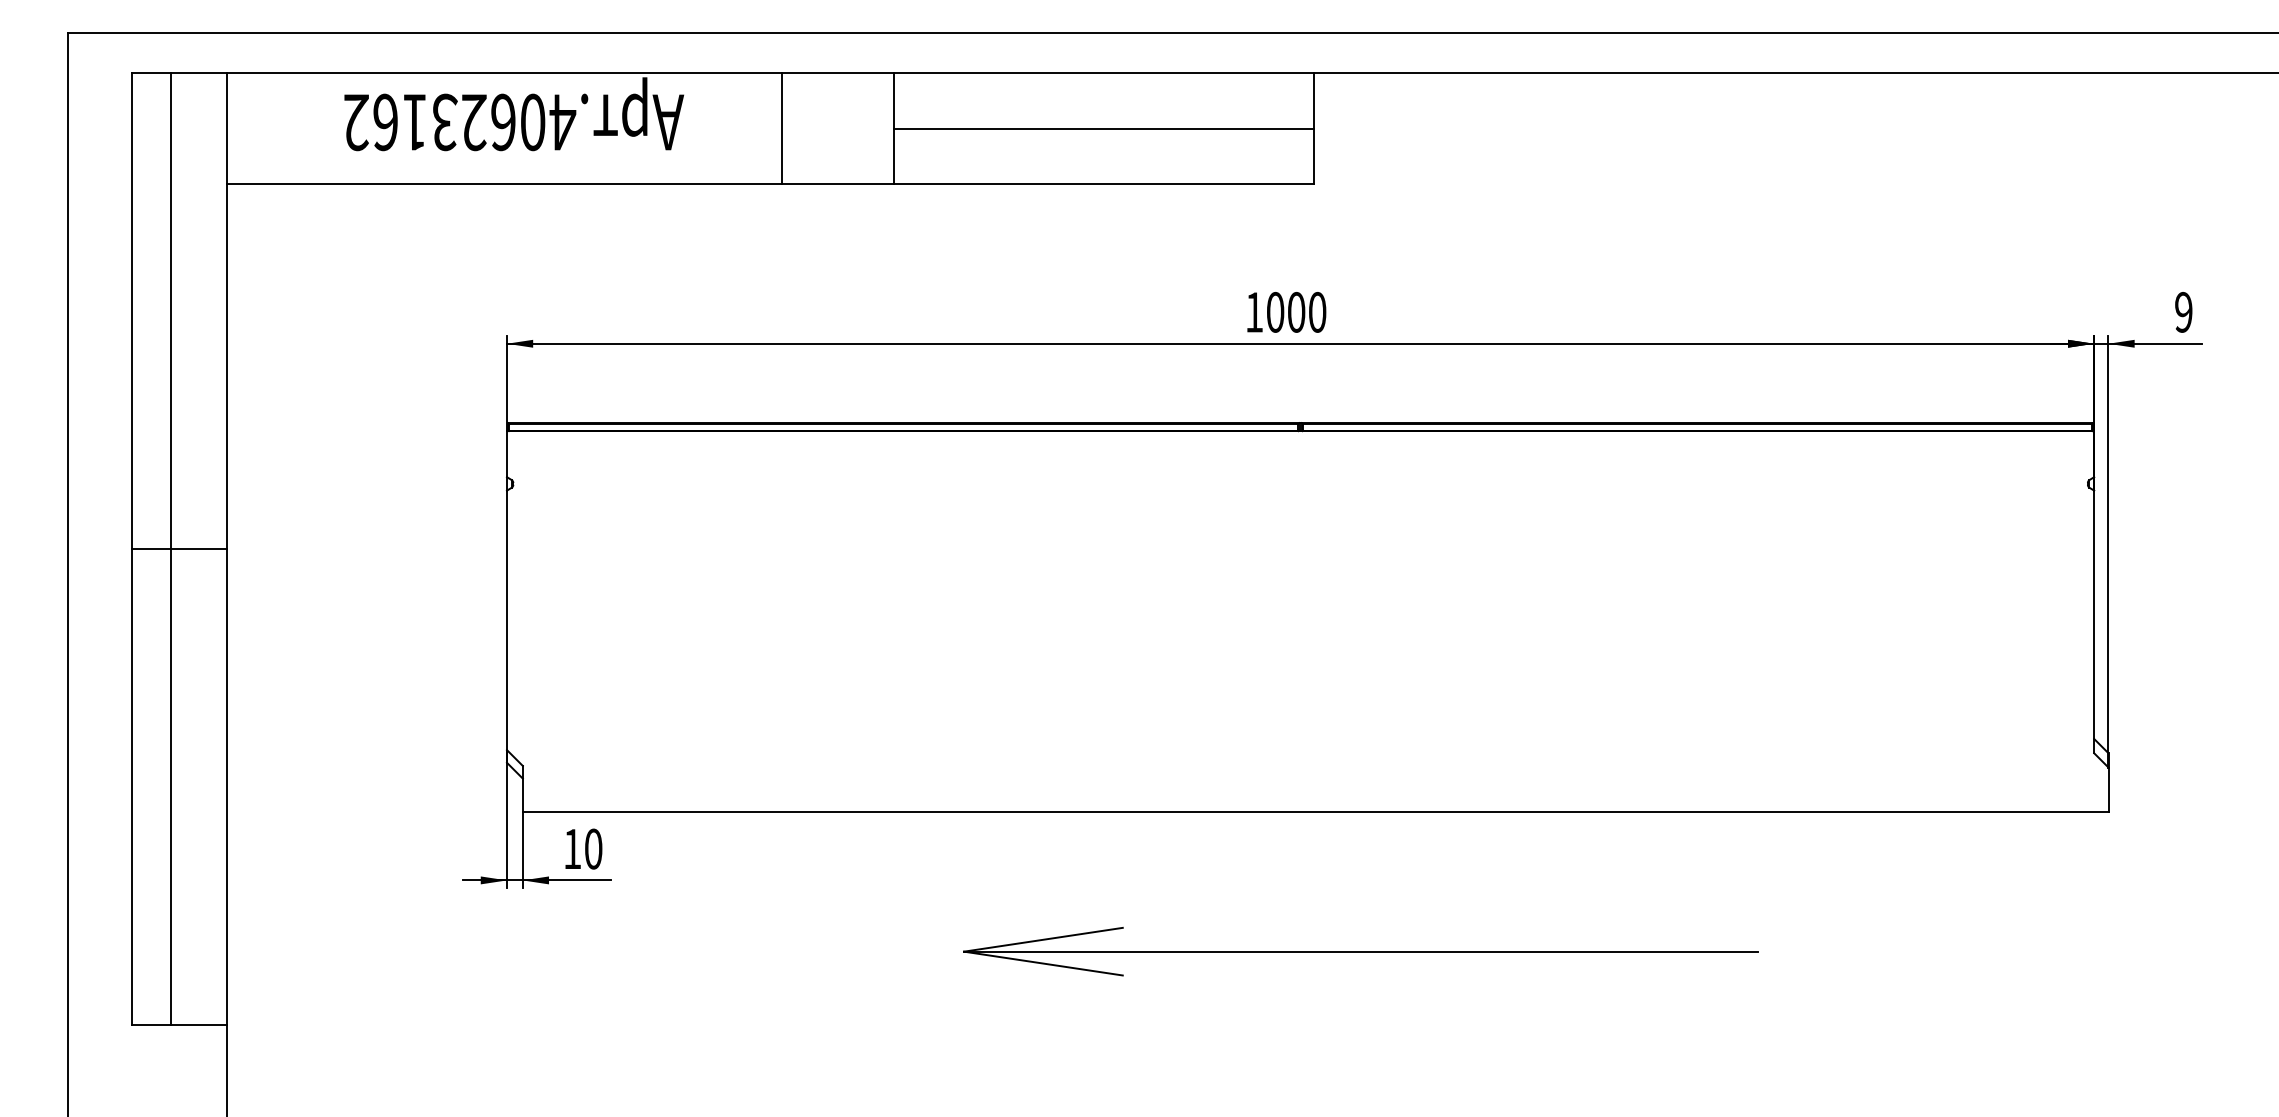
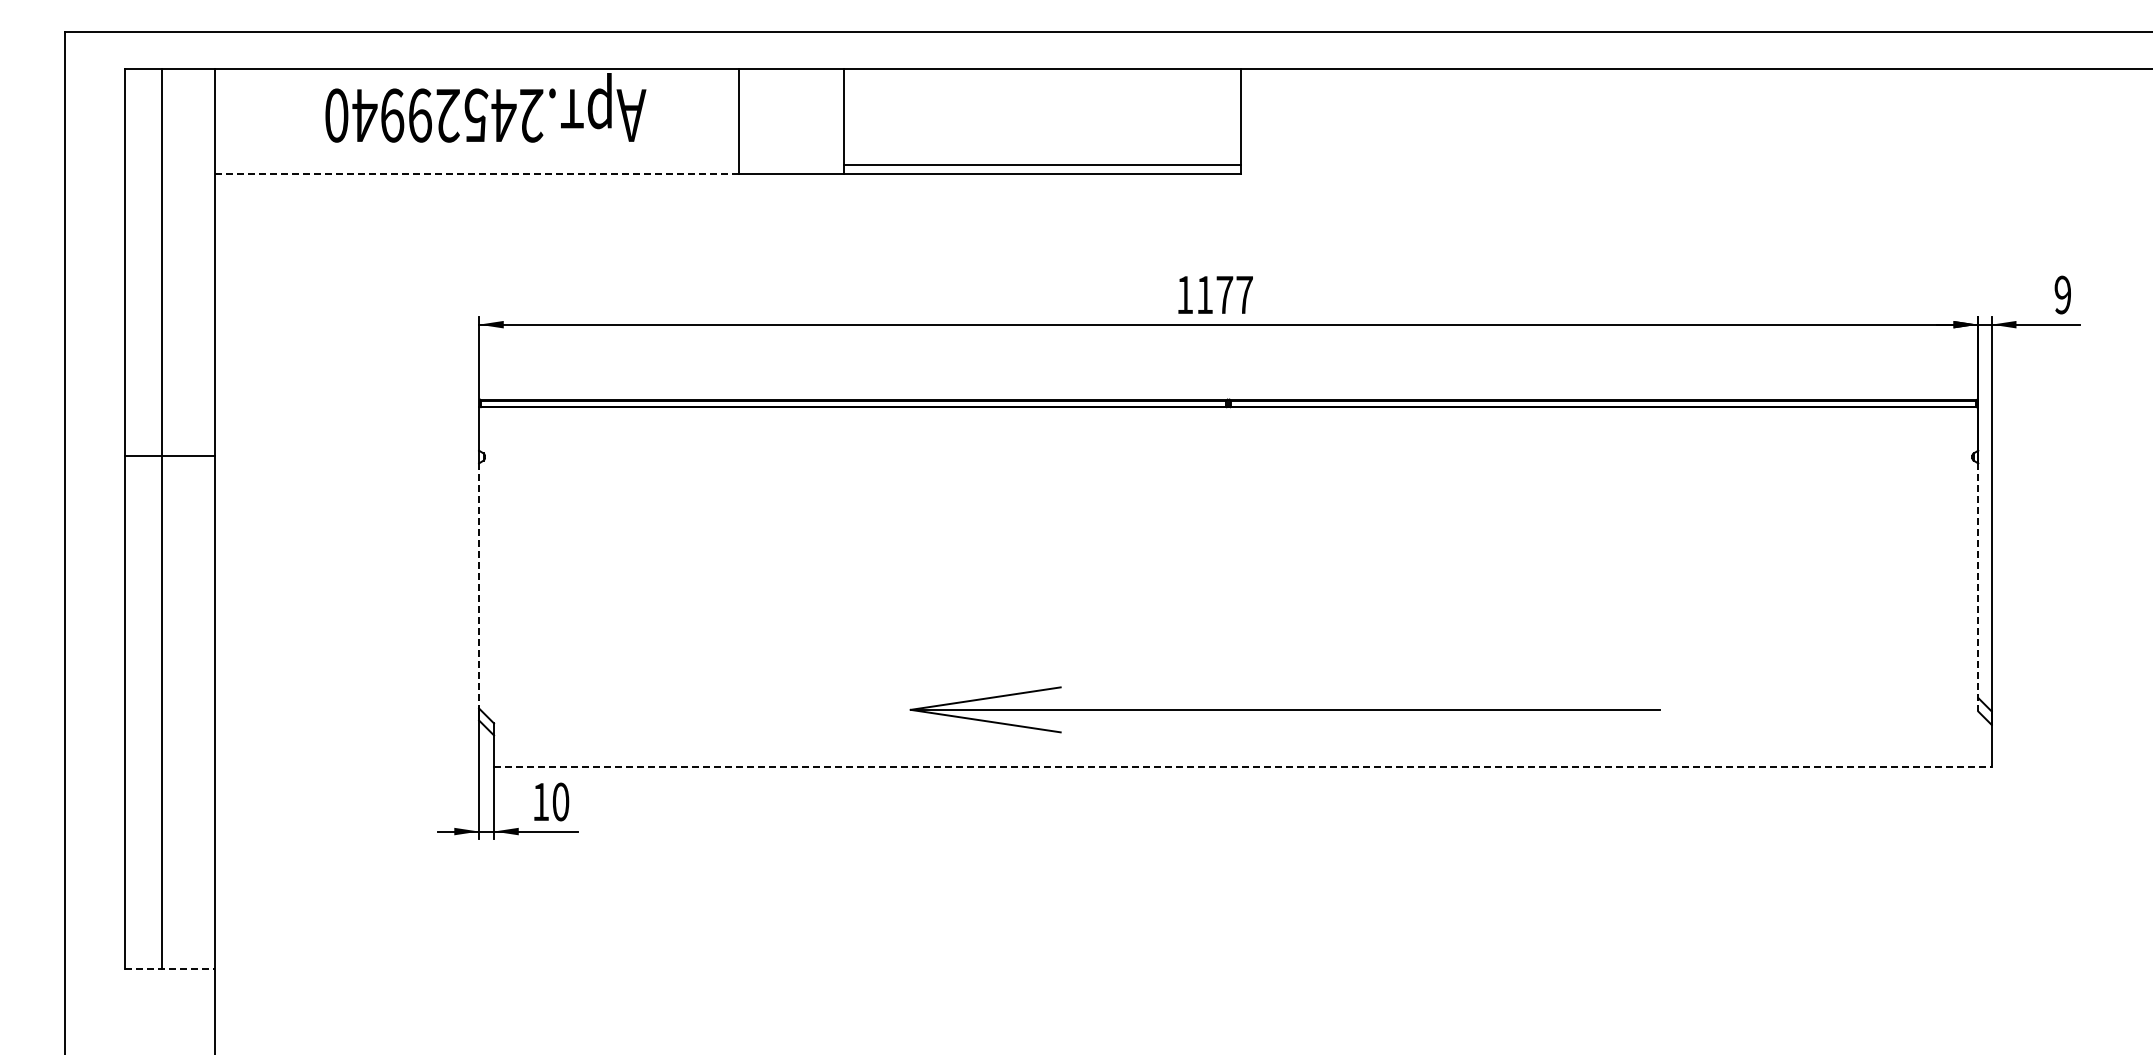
text: (459, 122) -> (434, 115), .40623162 -> .24529940
line: (1103, 128) -> (1042, 165), moved
line: (504, 183) -> (476, 173), solid -> dashed
text: (1296, 311) -> (1224, 294), 1000 -> 1177
line: (179, 548) -> (169, 455), moved
line: (507, 619) -> (479, 585), solid -> dashed
line: (2094, 622) -> (1978, 587), solid -> dashed
line: (1315, 811) -> (1242, 766), solid -> dashed
part: (1359, 951) -> (1284, 709), moved
line: (179, 1025) -> (169, 968), solid -> dashed

